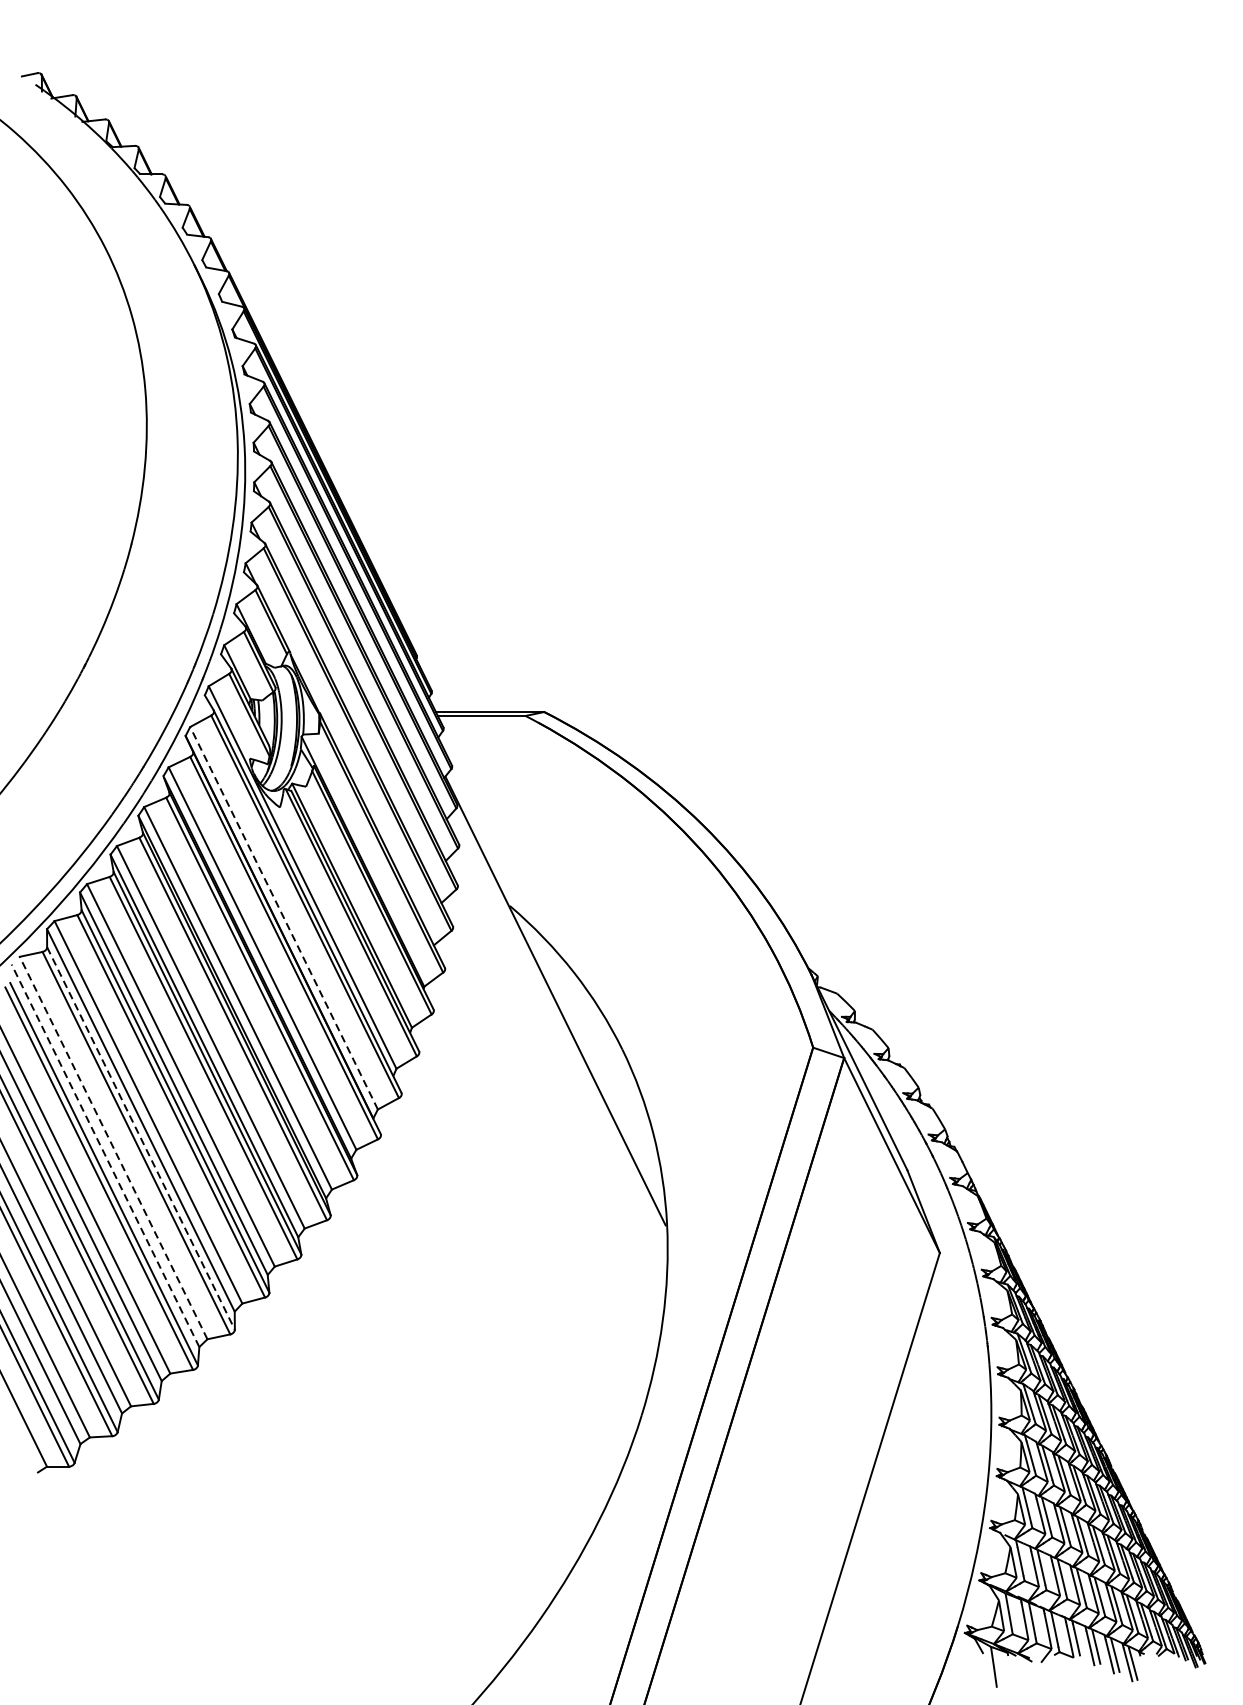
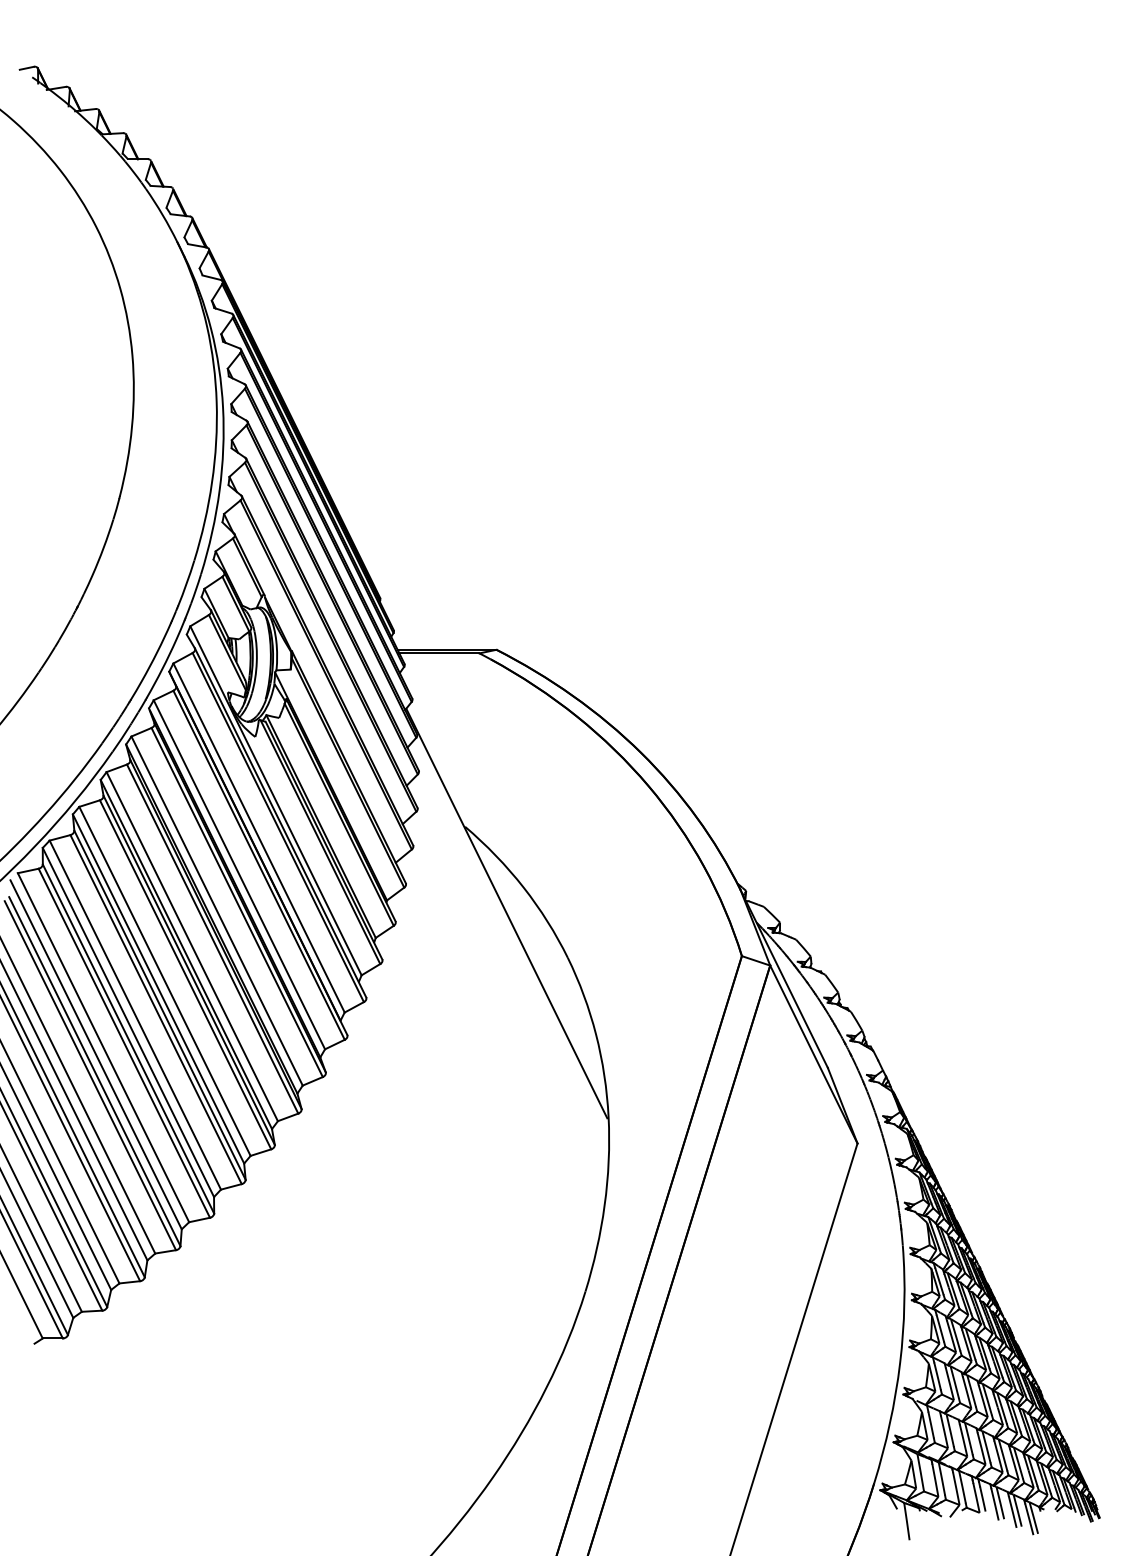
line: (283, 917) -> (258, 837), dashed -> solid
line: (140, 1139) -> (128, 1039), dashed -> solid
line: (113, 1147) -> (103, 1047), dashed -> solid
line: (104, 1155) -> (95, 1054), dashed -> solid

